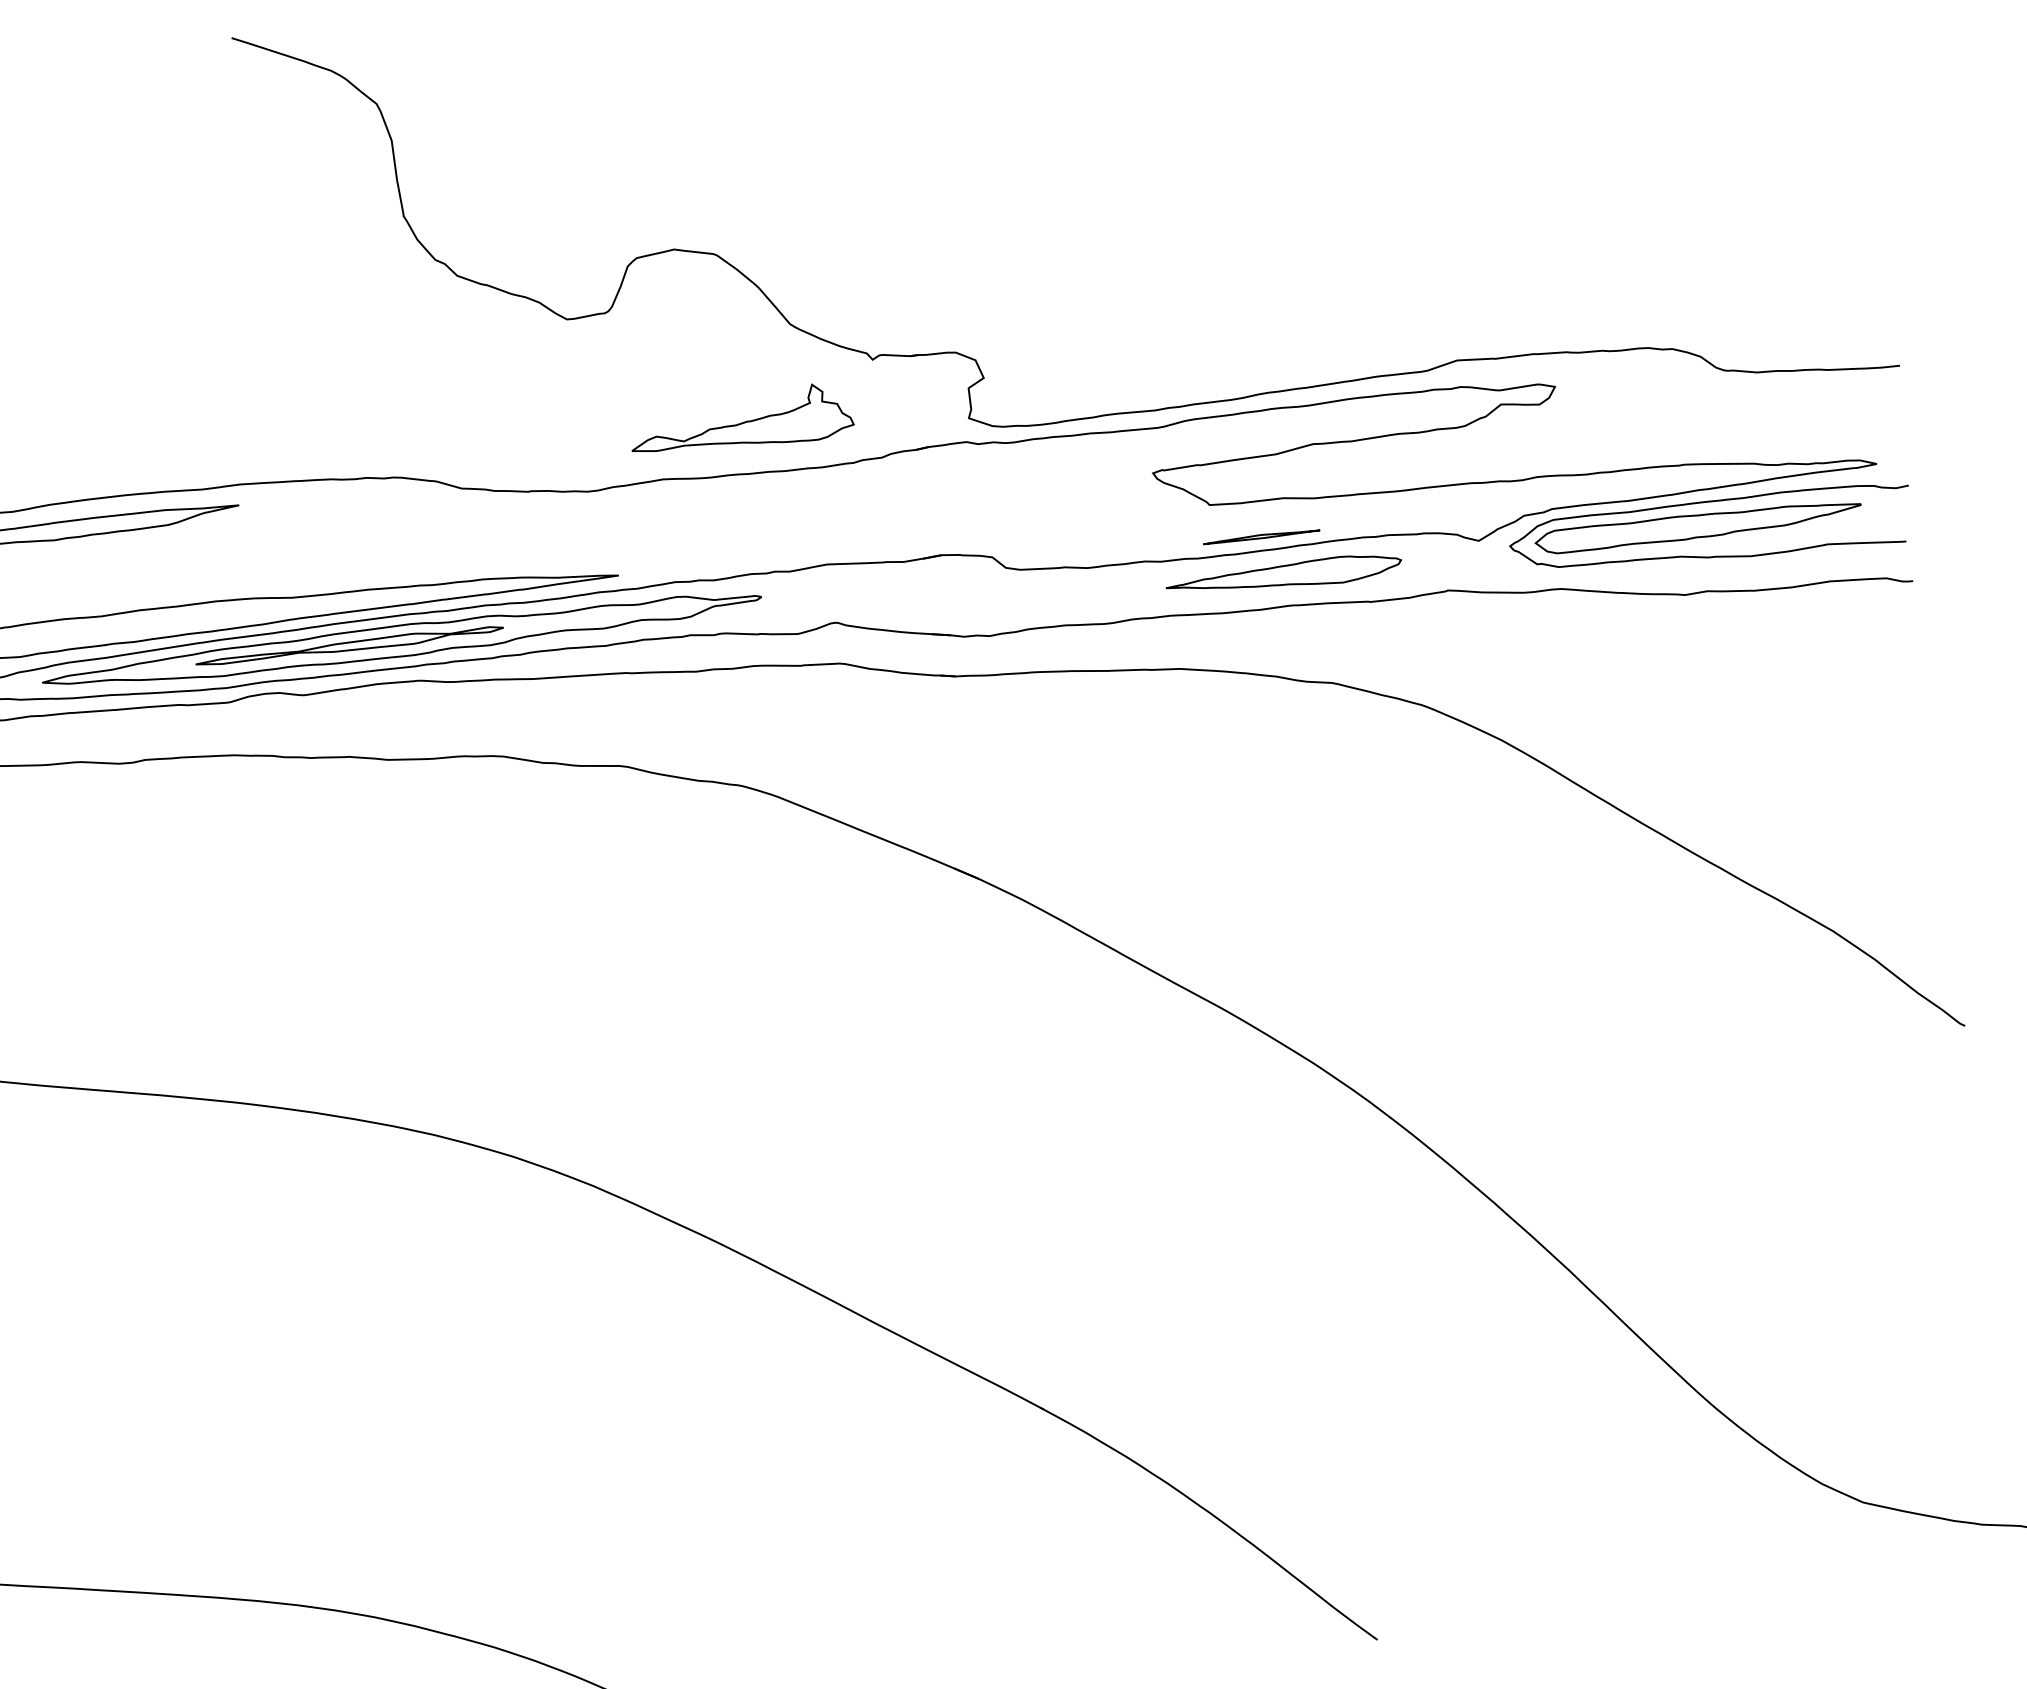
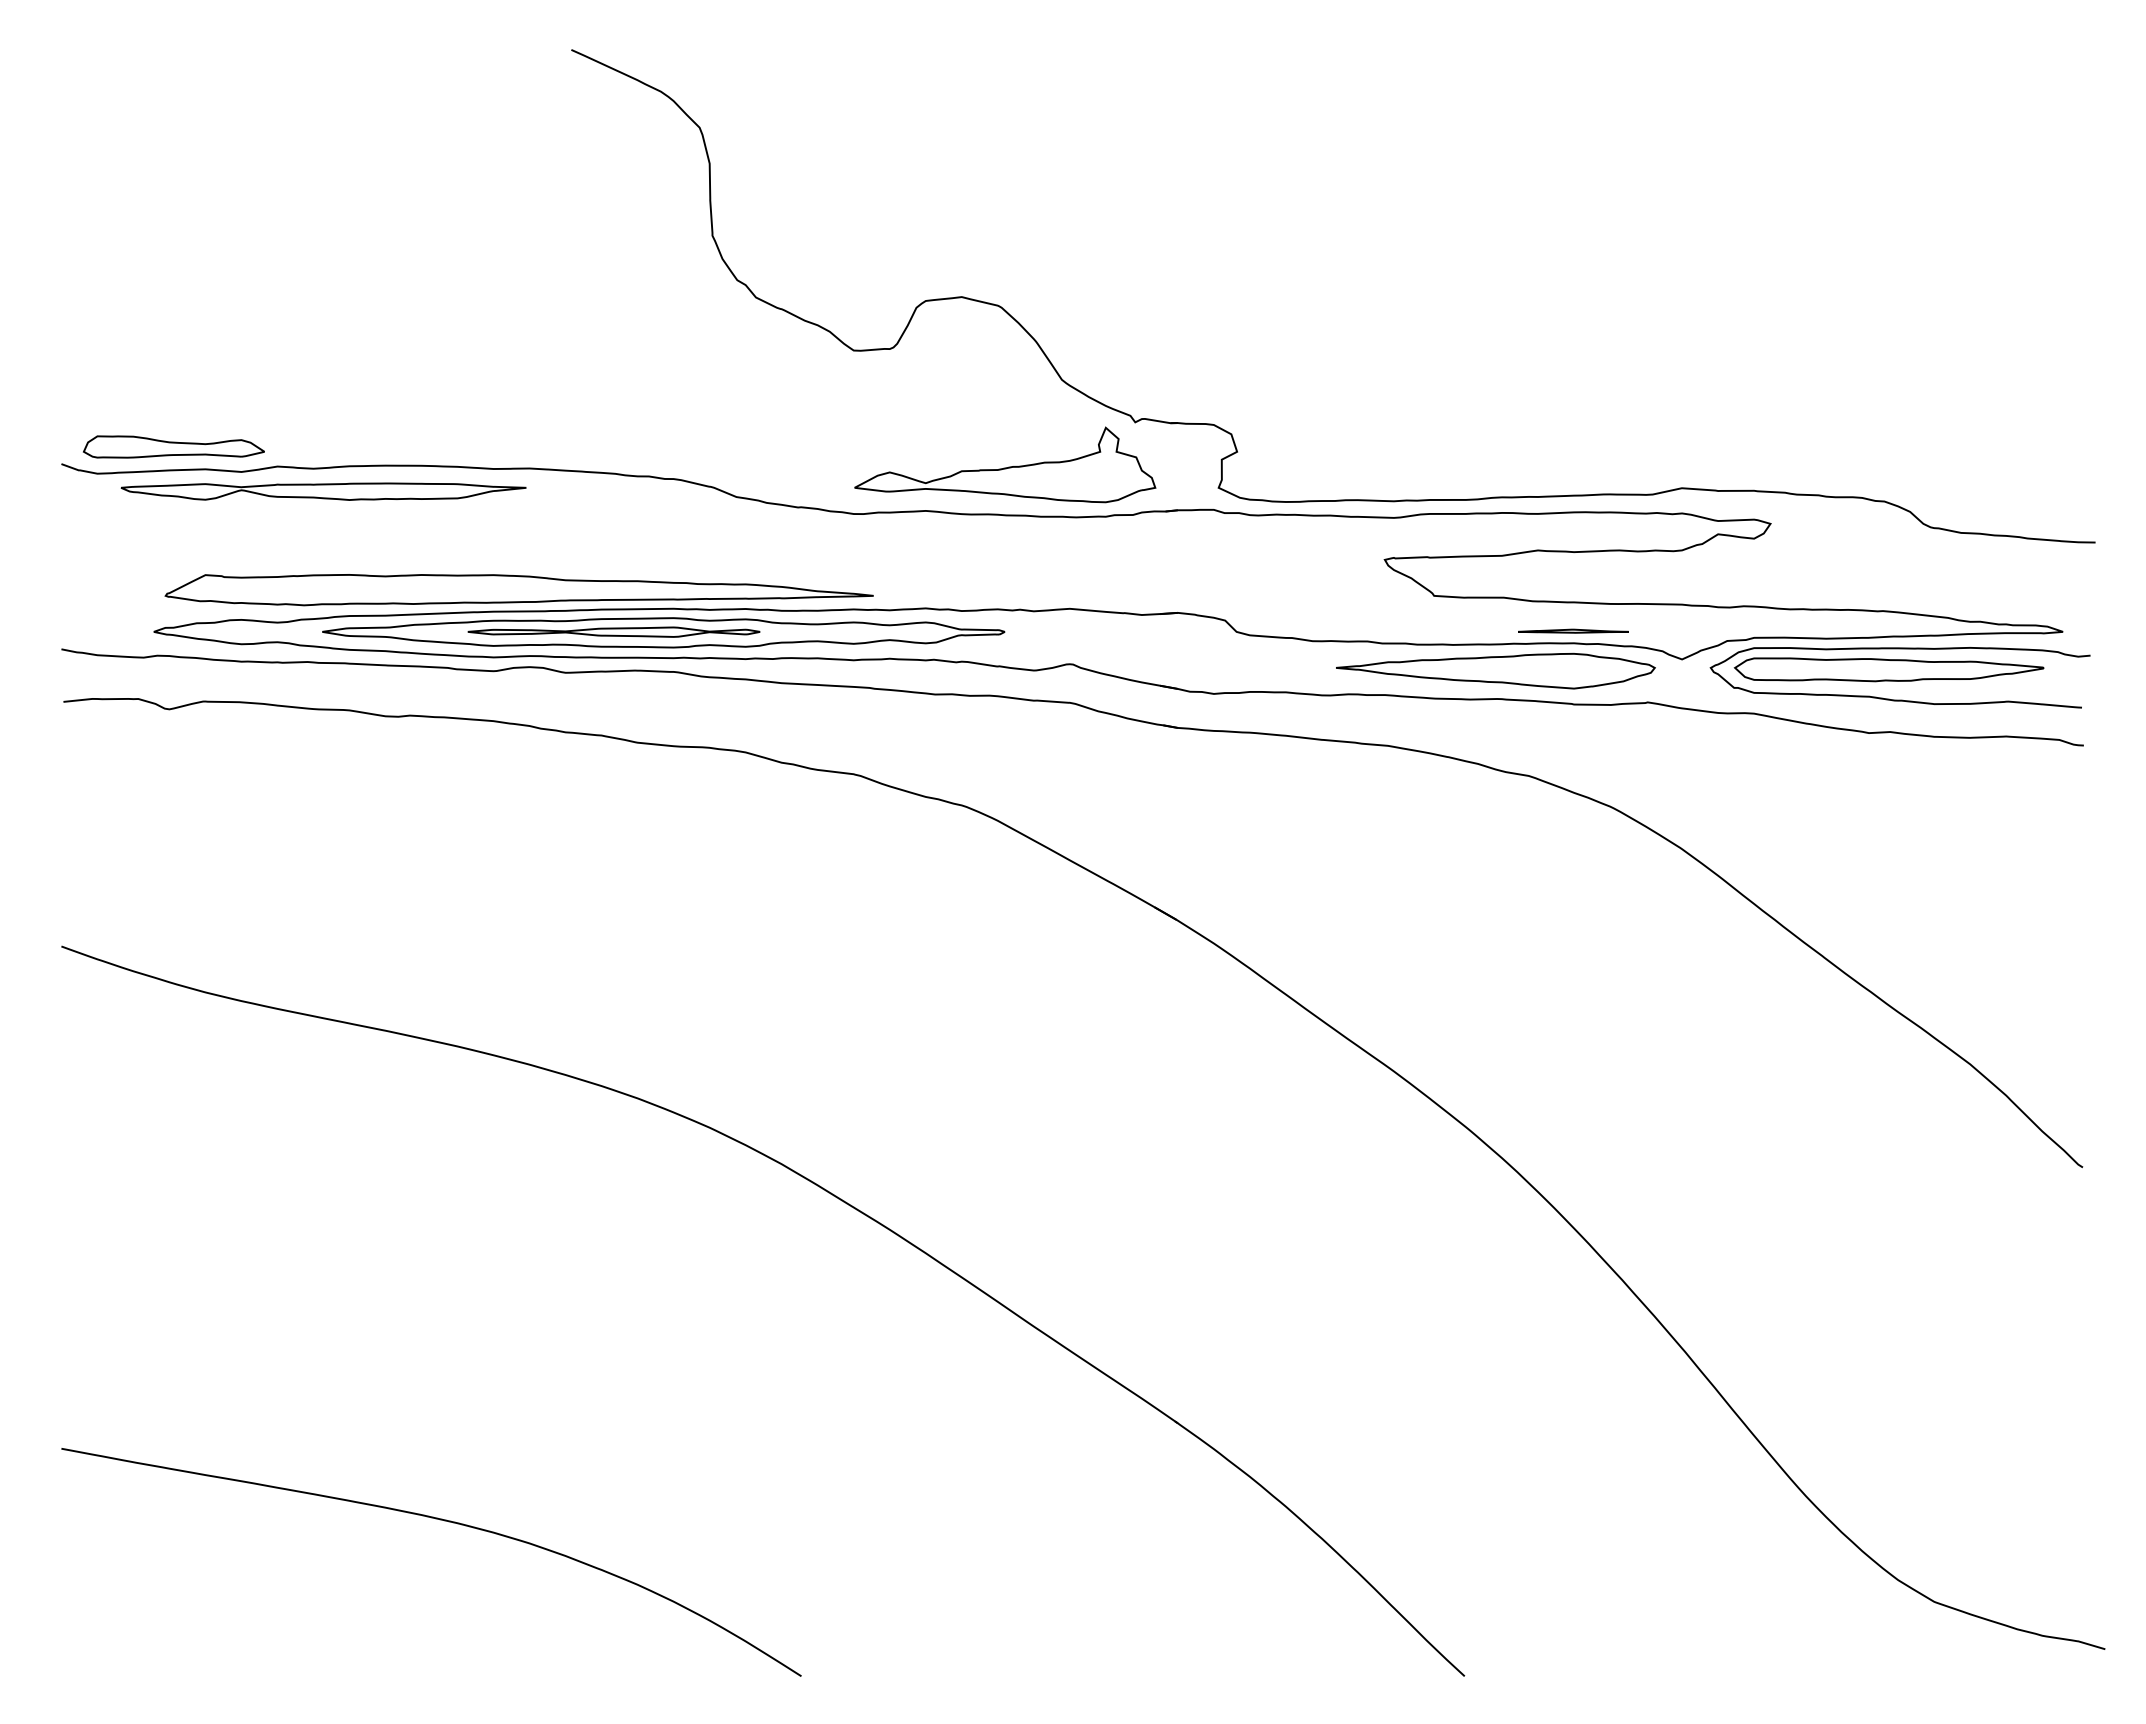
part: (741, 420) -> (1005, 464), size x1.43
part: (1261, 535) -> (1573, 630), moved
part: (1283, 576) -> (1495, 670), size x1.43

